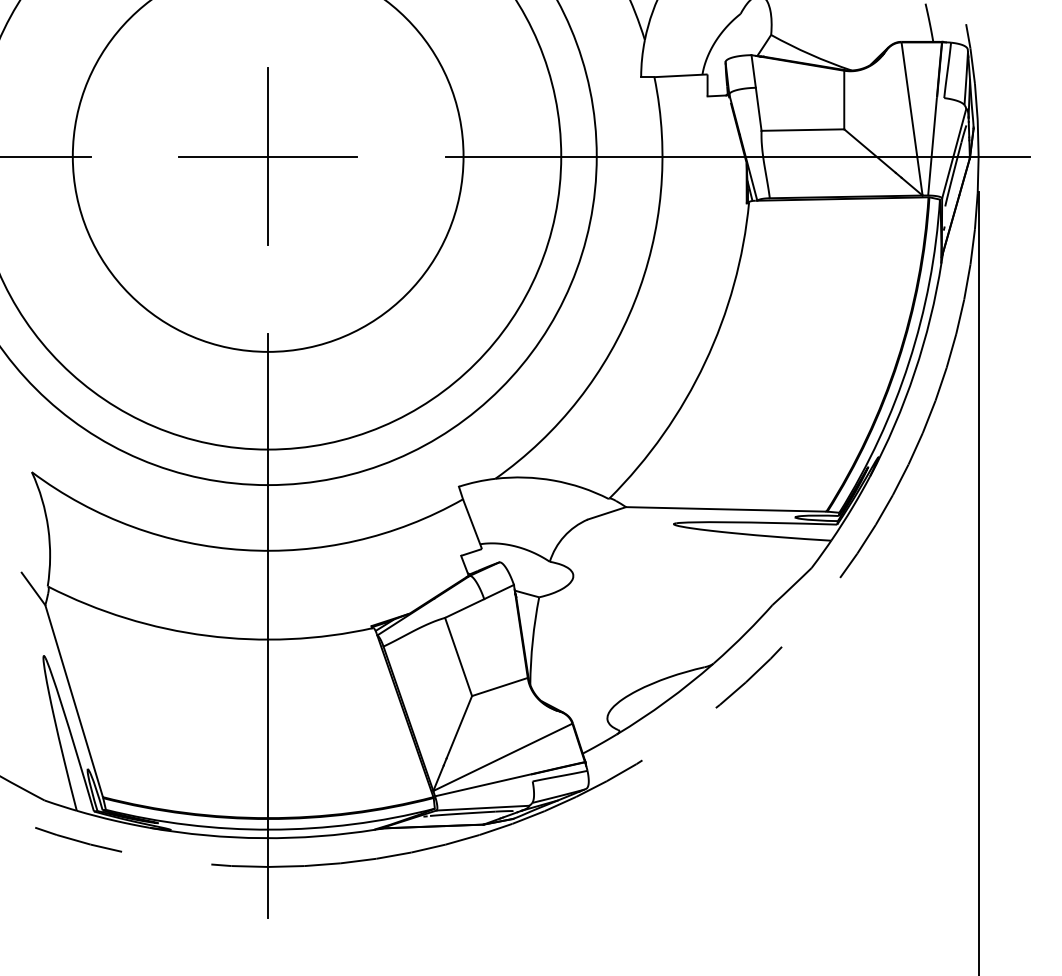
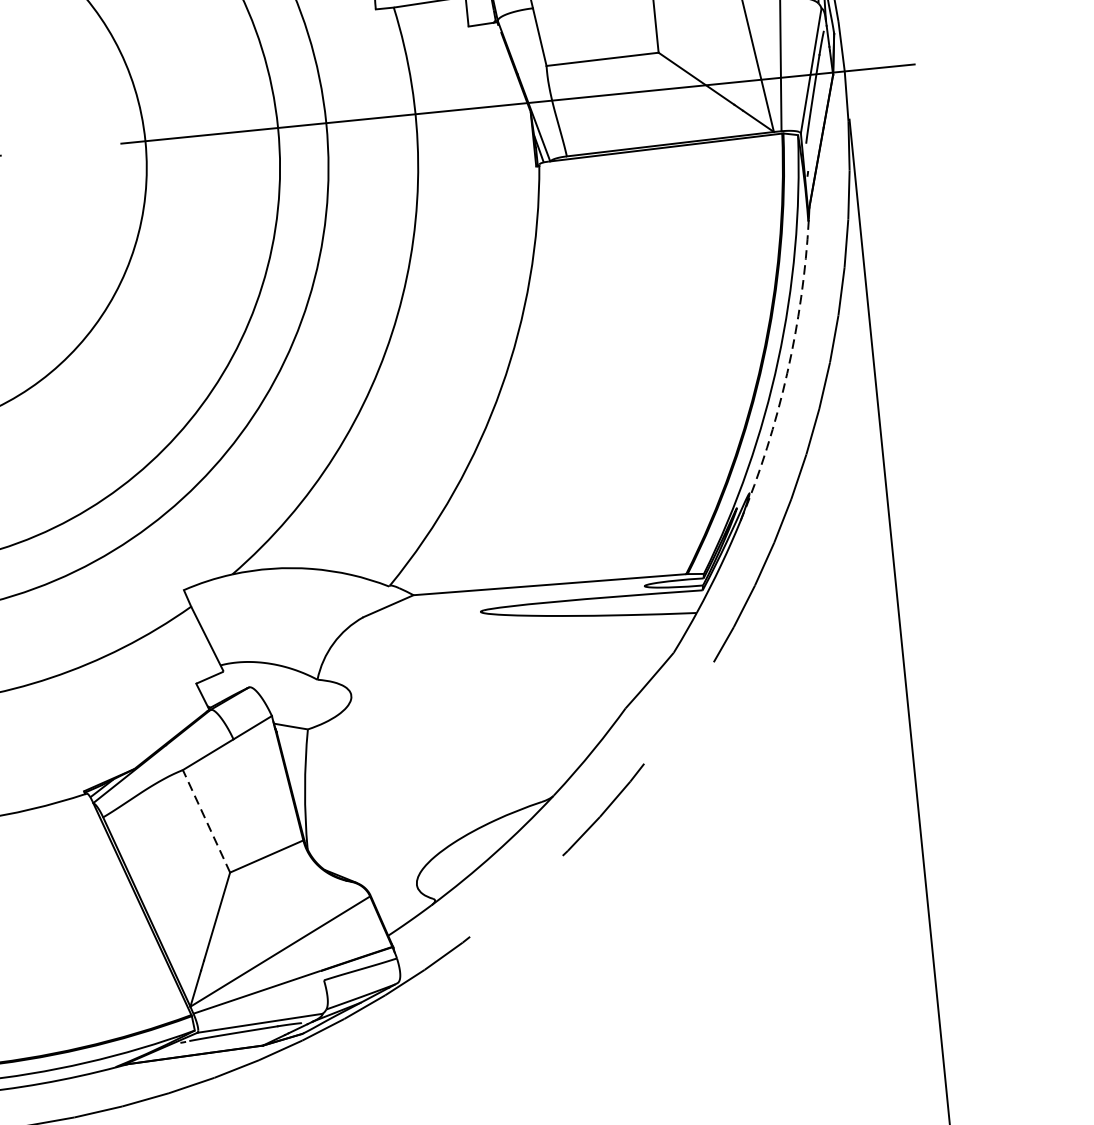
arc: (914, 372) -> (786, 373), solid -> dashed
line: (458, 656) -> (206, 820), solid -> dashed

